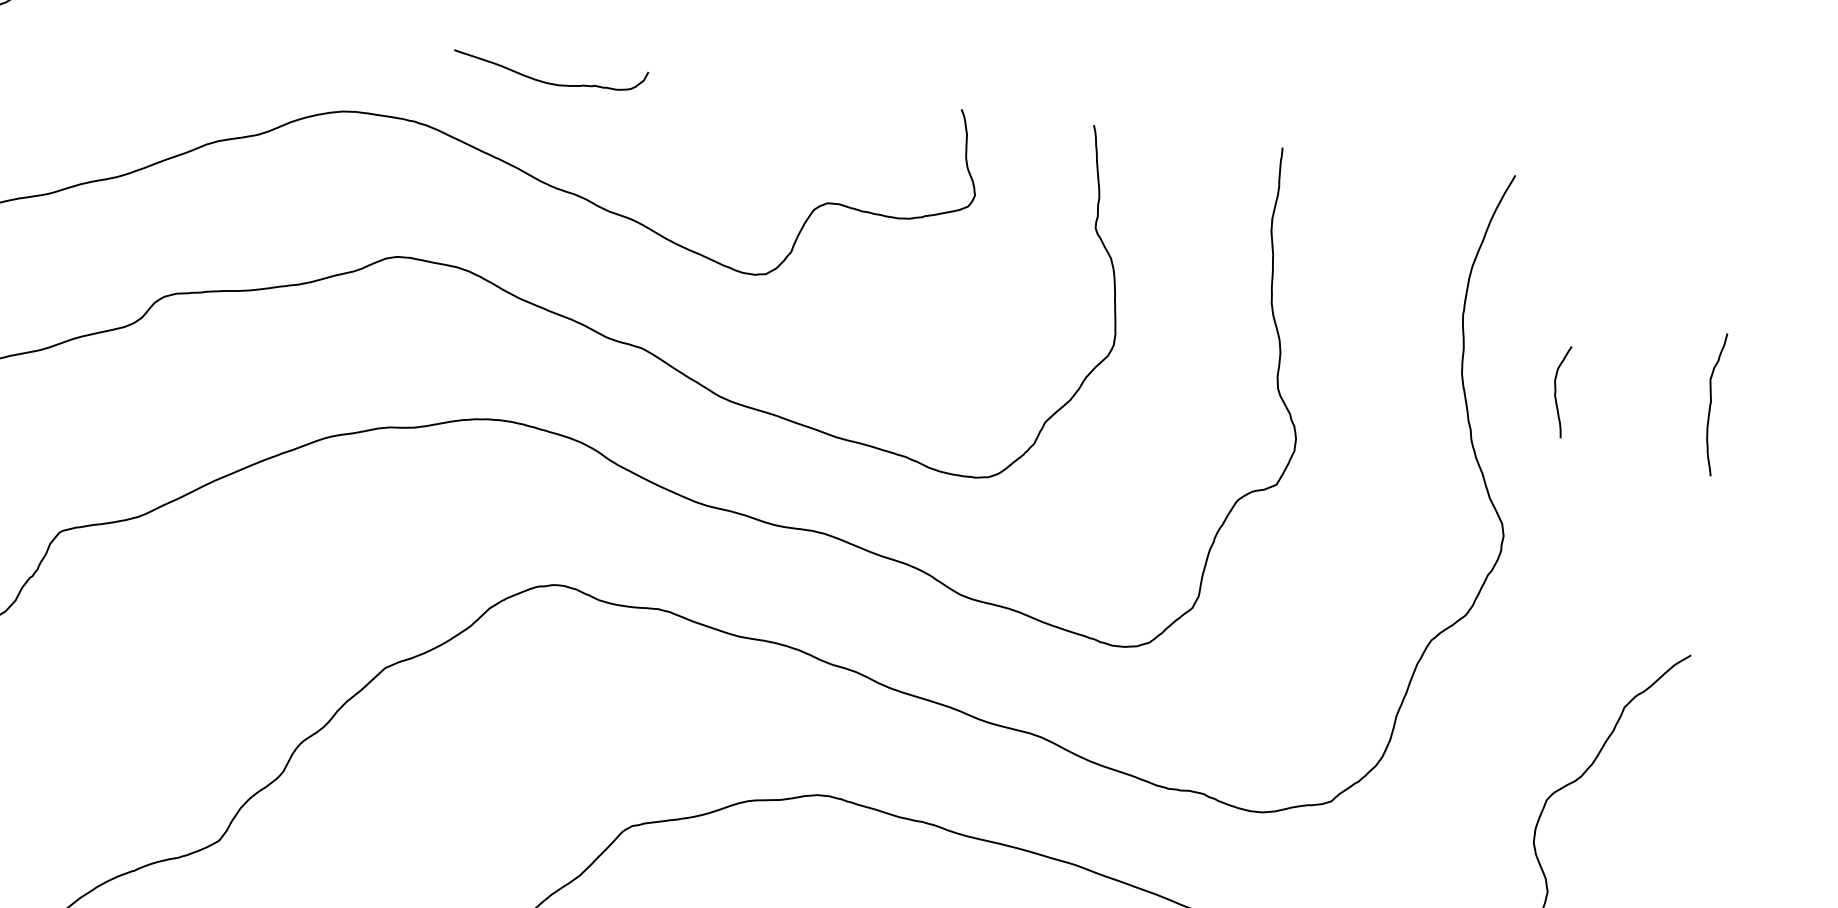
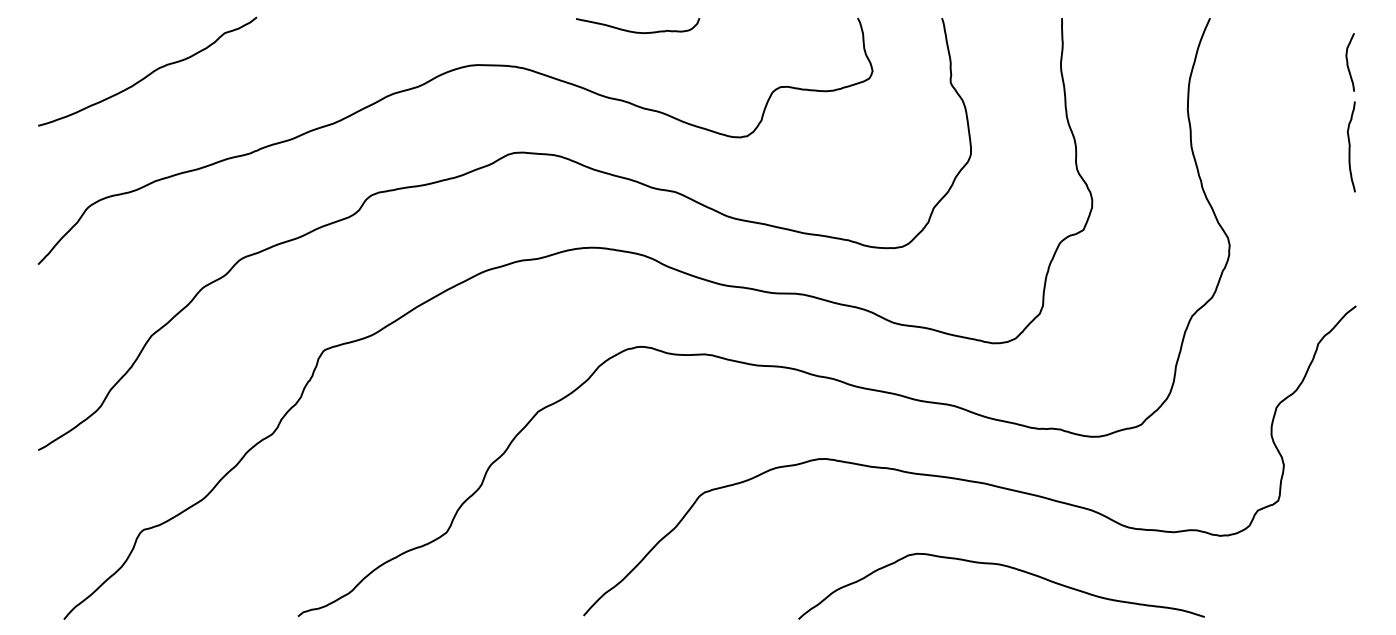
curve: (550, 81) -> (638, 31), moved
curve: (1557, 391) -> (1348, 62), moved

